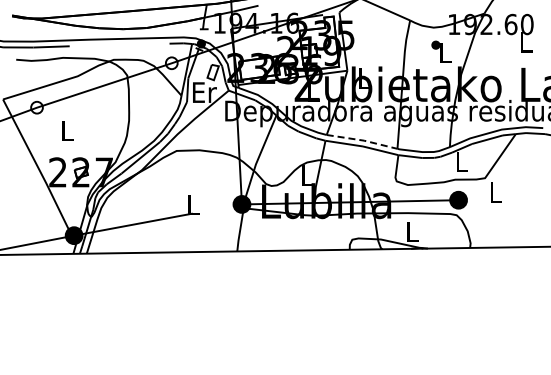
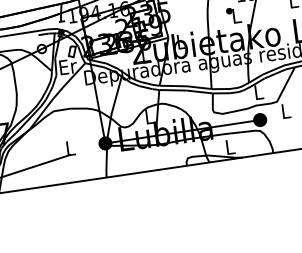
line: (363, 140) -> (186, 86), dashed -> solid

